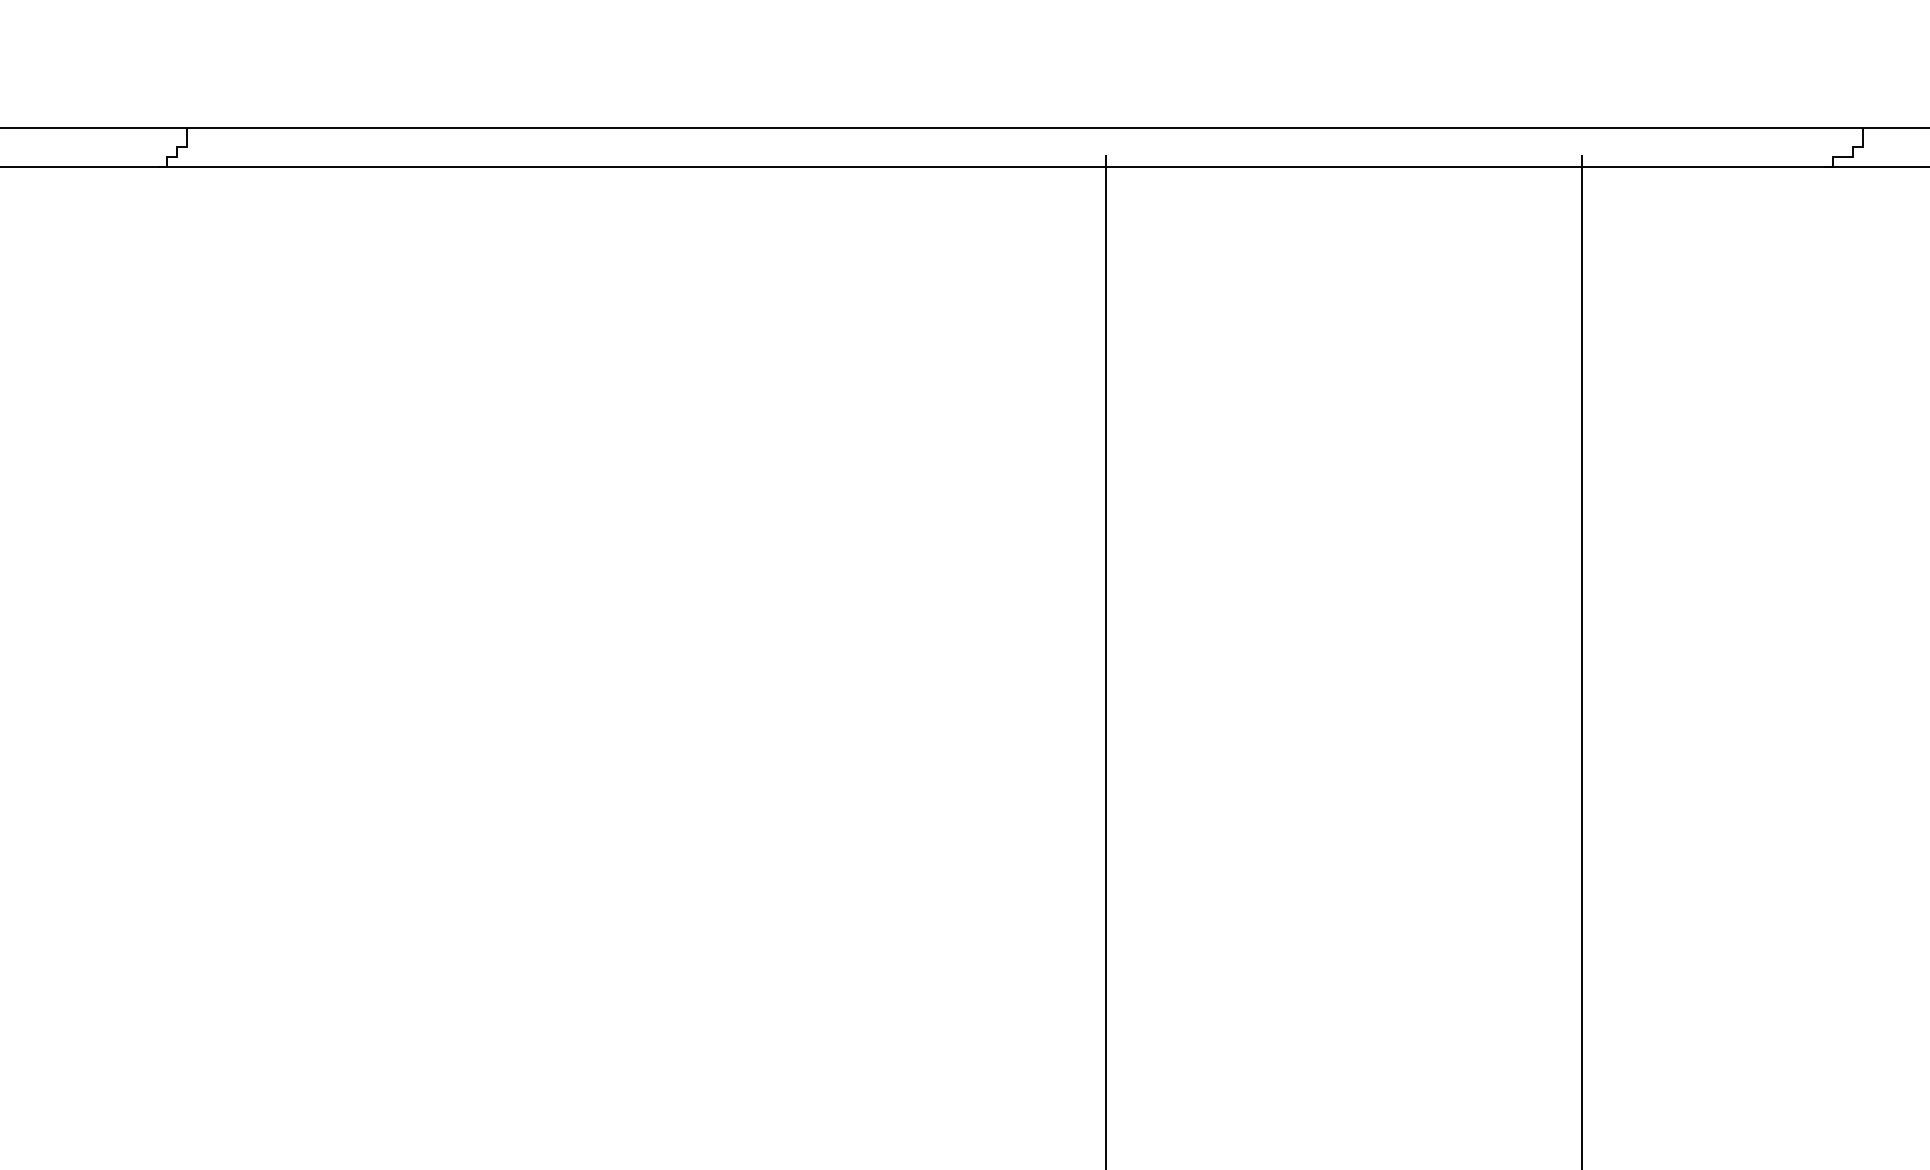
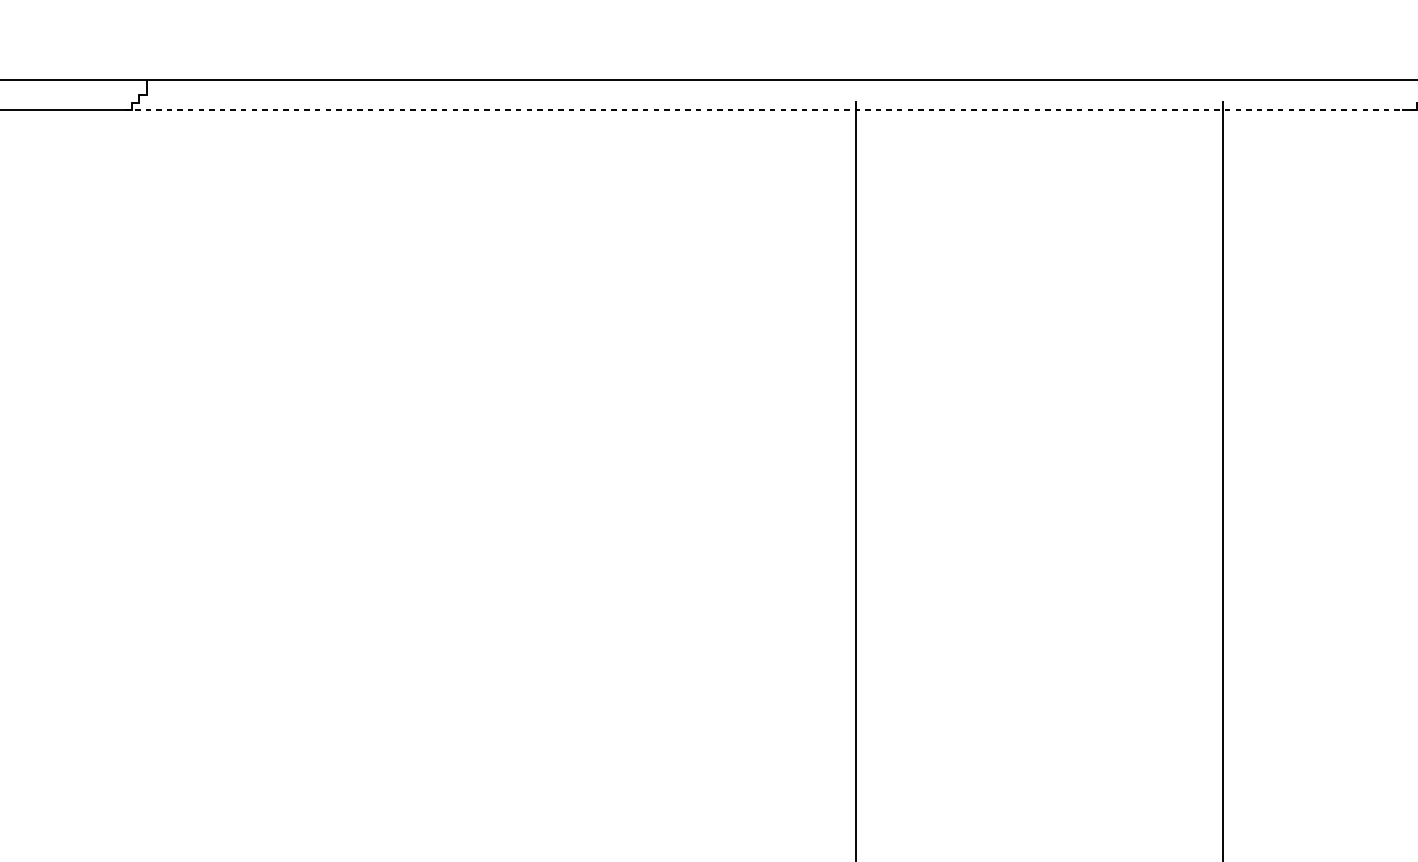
line: (985, 167) -> (763, 110), solid -> dashed

